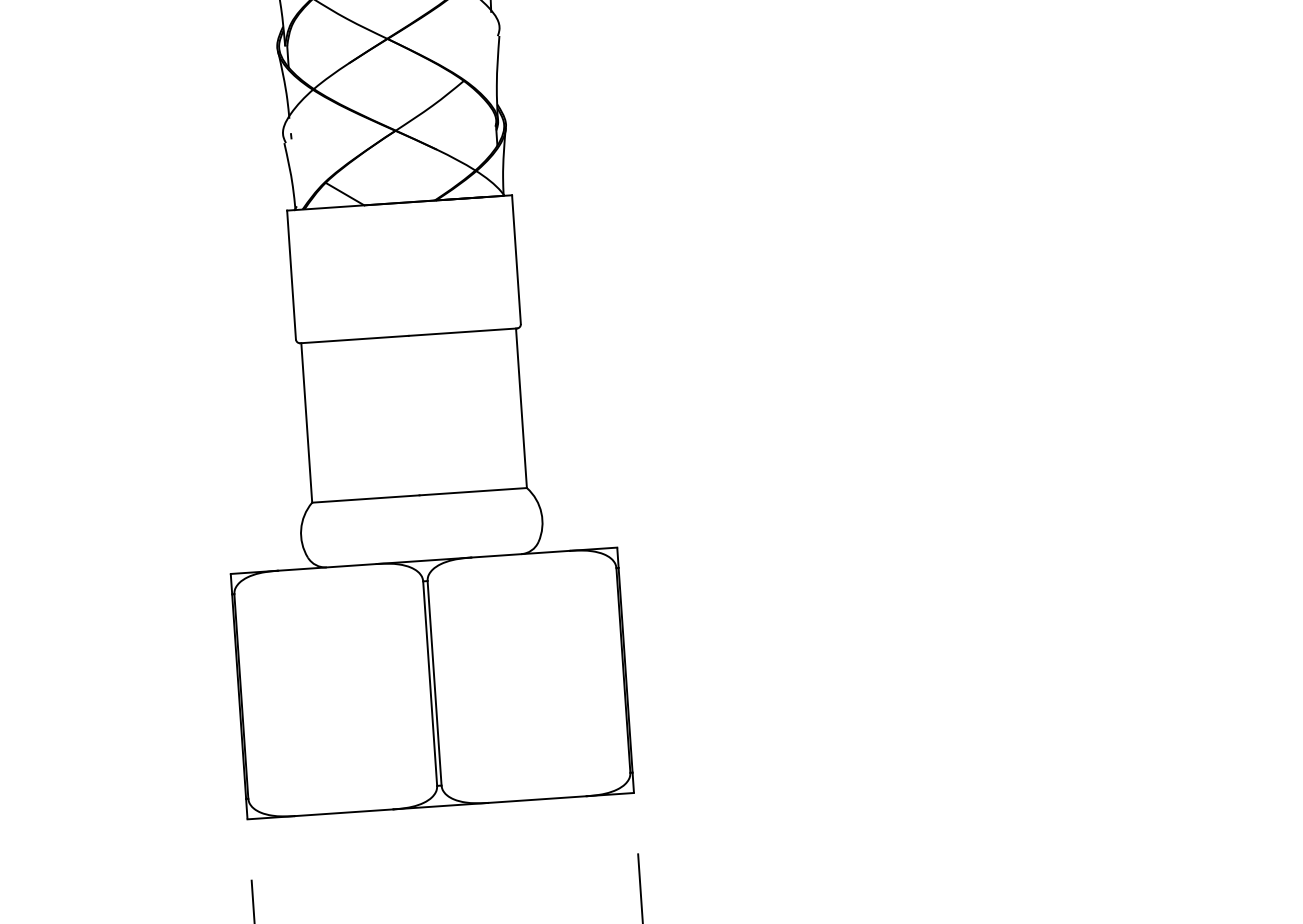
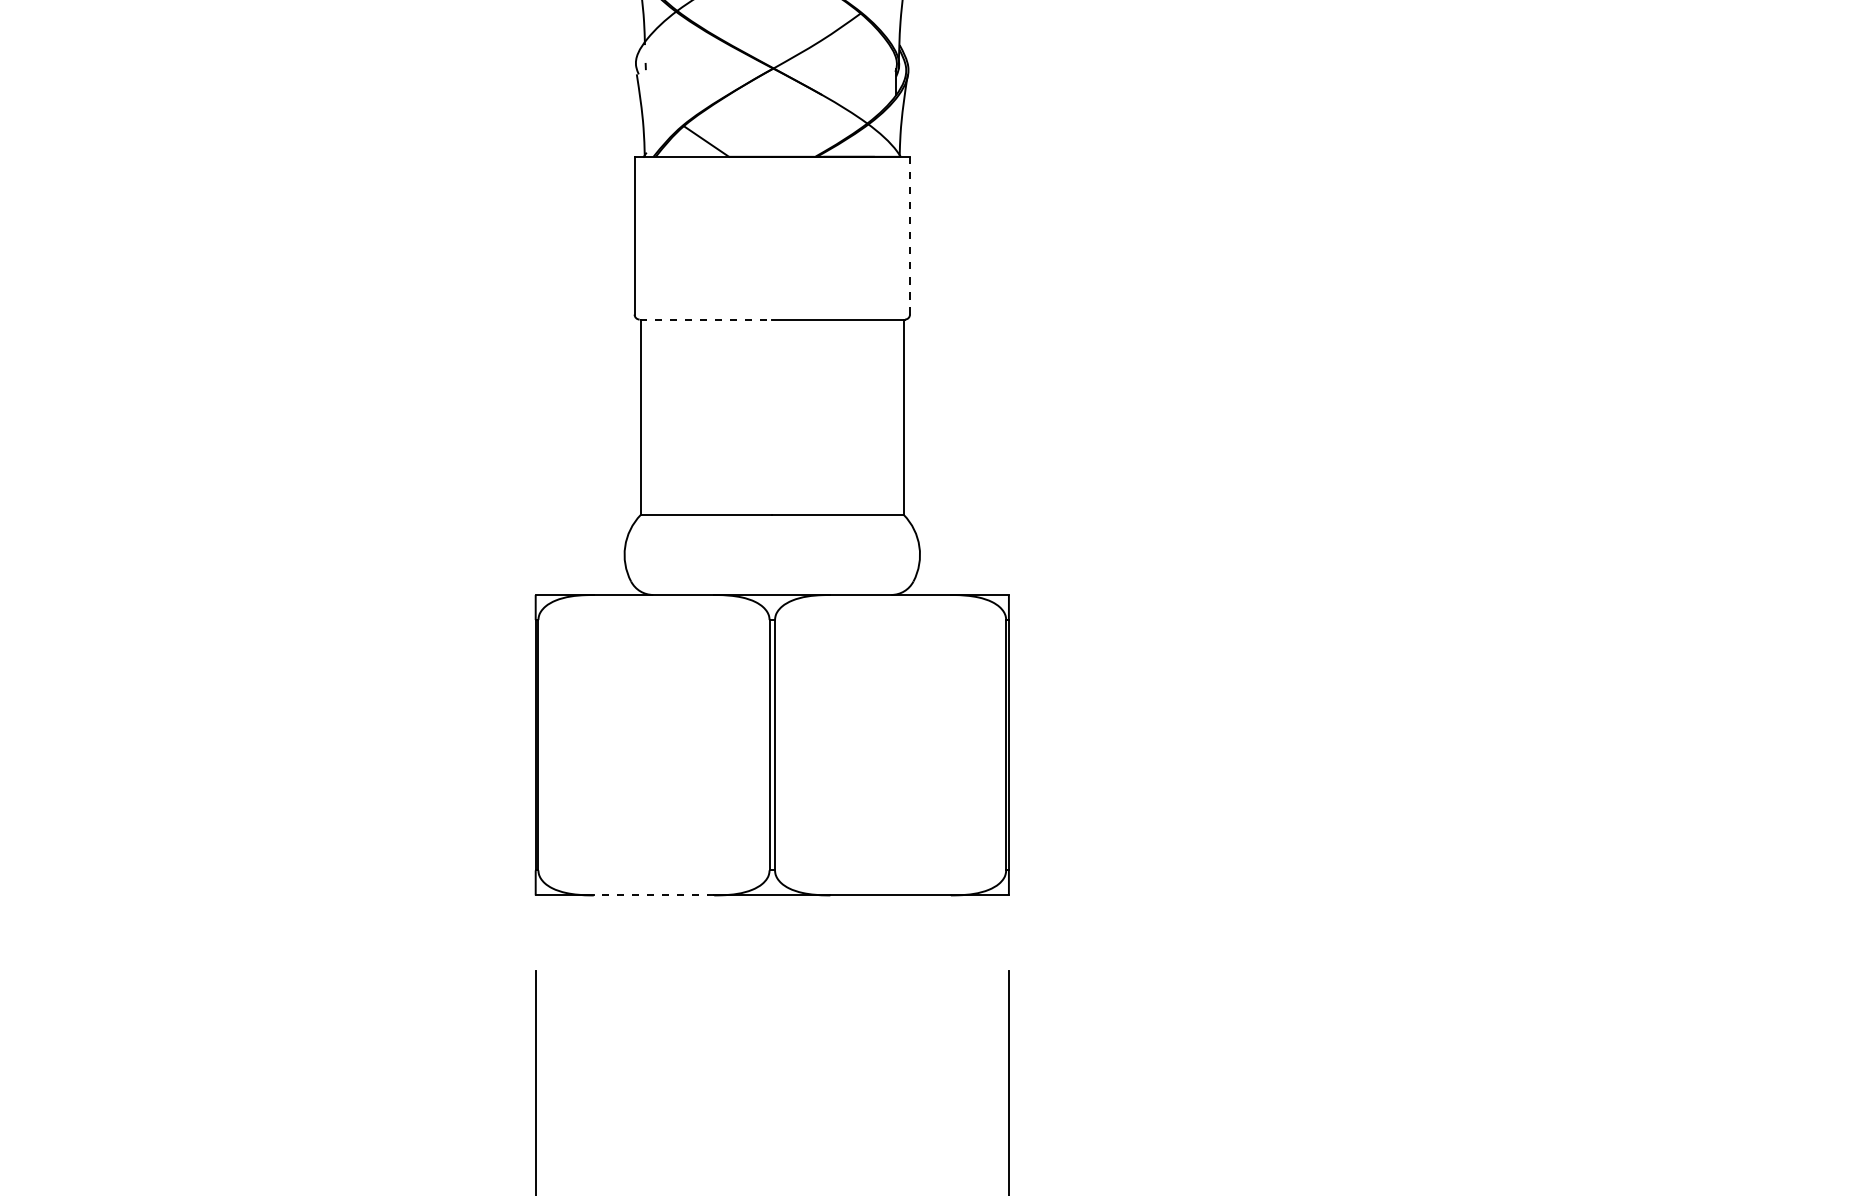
line: (516, 259) -> (910, 235), solid -> dashed
line: (354, 339) -> (706, 319), solid -> dashed
line: (343, 812) -> (653, 895), solid -> dashed

